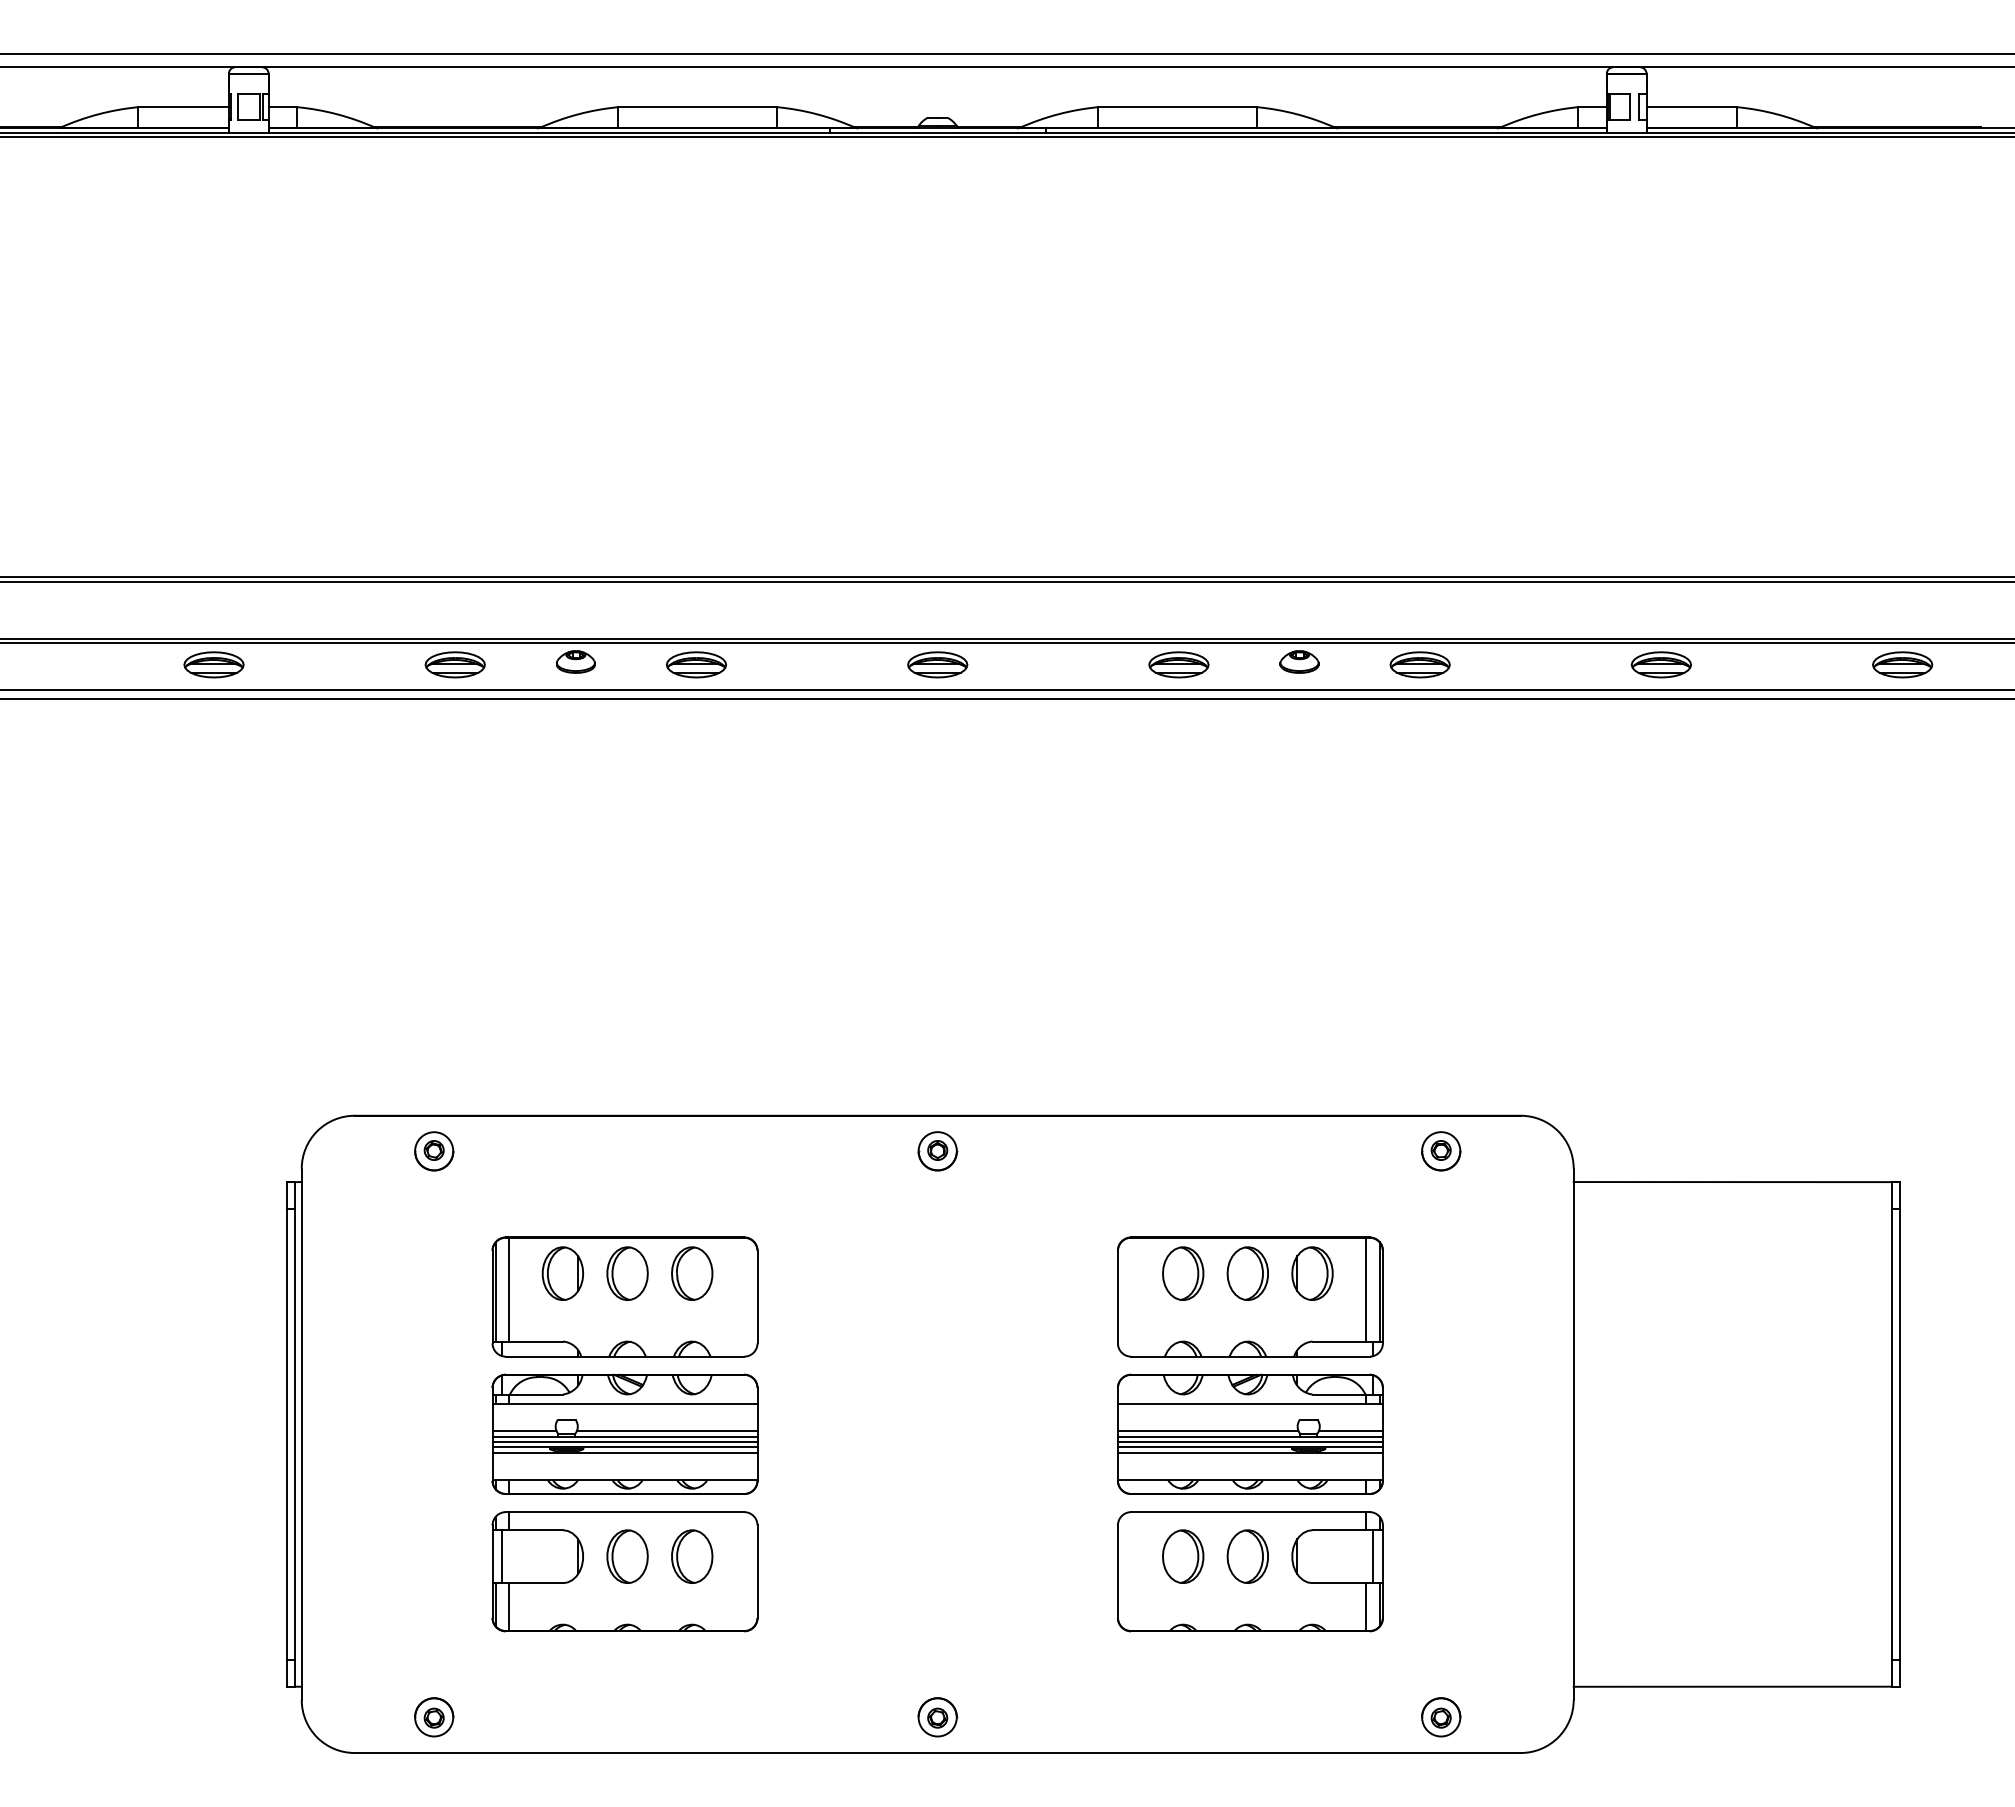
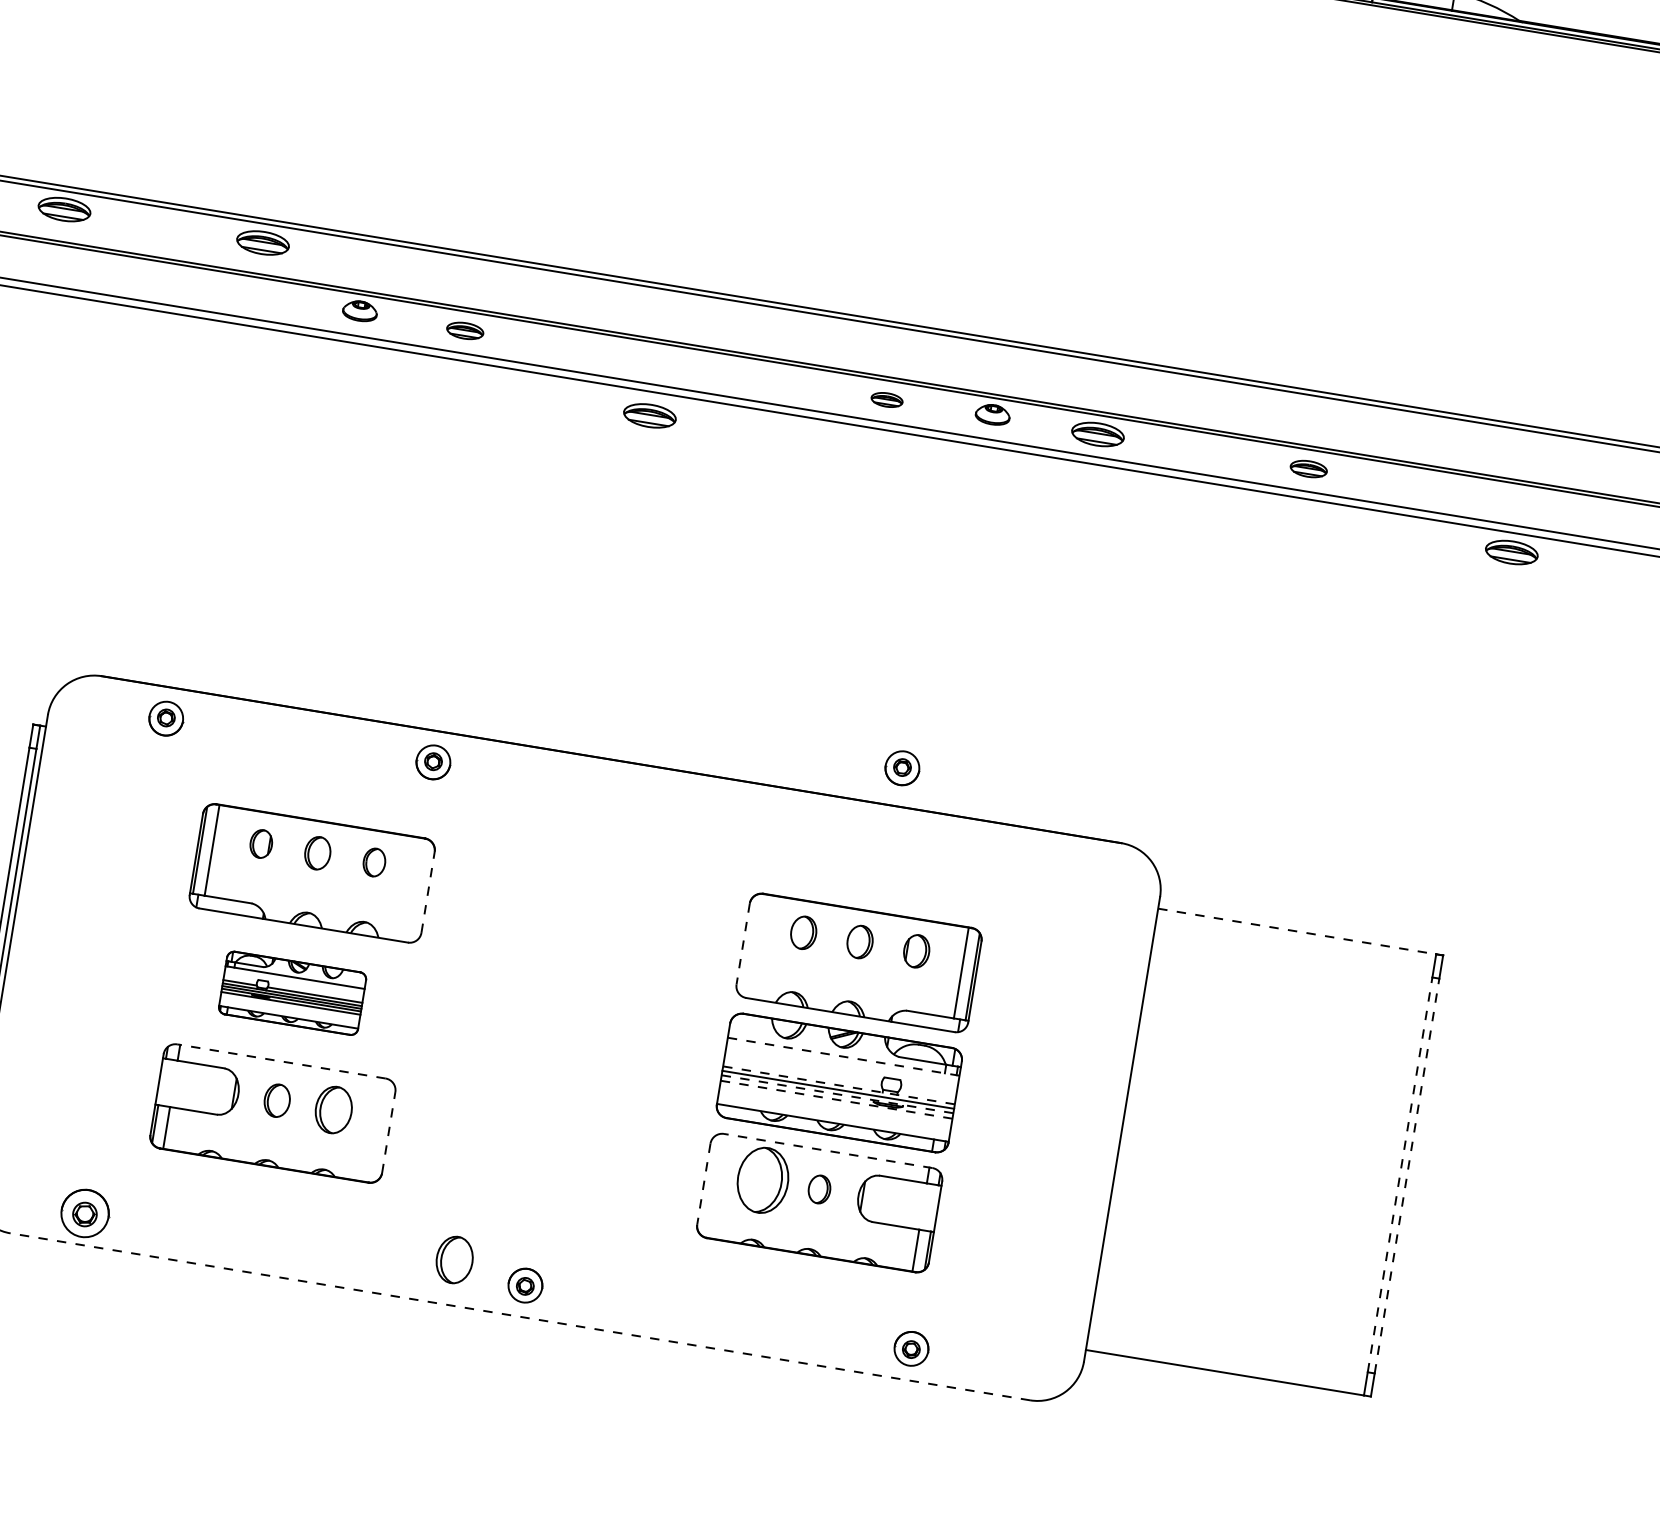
part: (213, 664) -> (64, 209), moved
part: (454, 664) -> (262, 242), moved
part: (696, 664) -> (465, 330), size x0.7
part: (937, 664) -> (649, 415), moved
part: (1178, 664) -> (886, 399), size x0.6
part: (1660, 664) -> (1308, 468), size x0.7
part: (1902, 664) -> (1511, 552), moved
part: (937, 1151) -> (433, 762), moved
part: (1441, 1151) -> (902, 768), moved
line: (1732, 1182) -> (1296, 931), solid -> dashed
part: (562, 1273) -> (260, 843), size x0.6
part: (627, 1273) -> (317, 853), size x0.7
part: (692, 1273) -> (374, 862), size x0.6
part: (1183, 1273) -> (803, 932), size x0.7
part: (1247, 1273) -> (859, 941), size x0.7
part: (1312, 1273) -> (916, 951), size x0.7
line: (757, 1296) -> (428, 891), solid -> dashed
line: (1117, 1297) -> (742, 944), solid -> dashed
line: (1249, 1404) -> (842, 1056), solid -> dashed
line: (1207, 1430) -> (802, 1073), removed
line: (1350, 1430) -> (927, 1093), removed
part: (624, 1433) -> (292, 992), size x0.6
line: (1891, 1434) -> (1399, 1174), solid -> dashed
line: (1899, 1434) -> (1406, 1176), solid -> dashed
line: (1249, 1437) -> (838, 1085), solid -> dashed
line: (1250, 1447) -> (837, 1094), solid -> dashed
line: (1250, 1453) -> (836, 1099), solid -> dashed
line: (624, 1512) -> (280, 1061), solid -> dashed
line: (1249, 1512) -> (827, 1151), solid -> dashed
line: (502, 1556) -> (167, 1082), removed
part: (627, 1556) -> (277, 1100), size x0.7
part: (1183, 1556) -> (763, 1180), size x1.4
part: (1247, 1556) -> (819, 1189), size x0.6
line: (1373, 1556) -> (929, 1207), removed
line: (757, 1571) -> (388, 1132), solid -> dashed
line: (1117, 1572) -> (703, 1184), solid -> dashed
part: (854, 1701) -> (454, 1259), added
part: (434, 1717) -> (85, 1213), size x1.4
part: (1441, 1717) -> (911, 1349), moved
line: (937, 1753) -> (520, 1317), solid -> dashed

